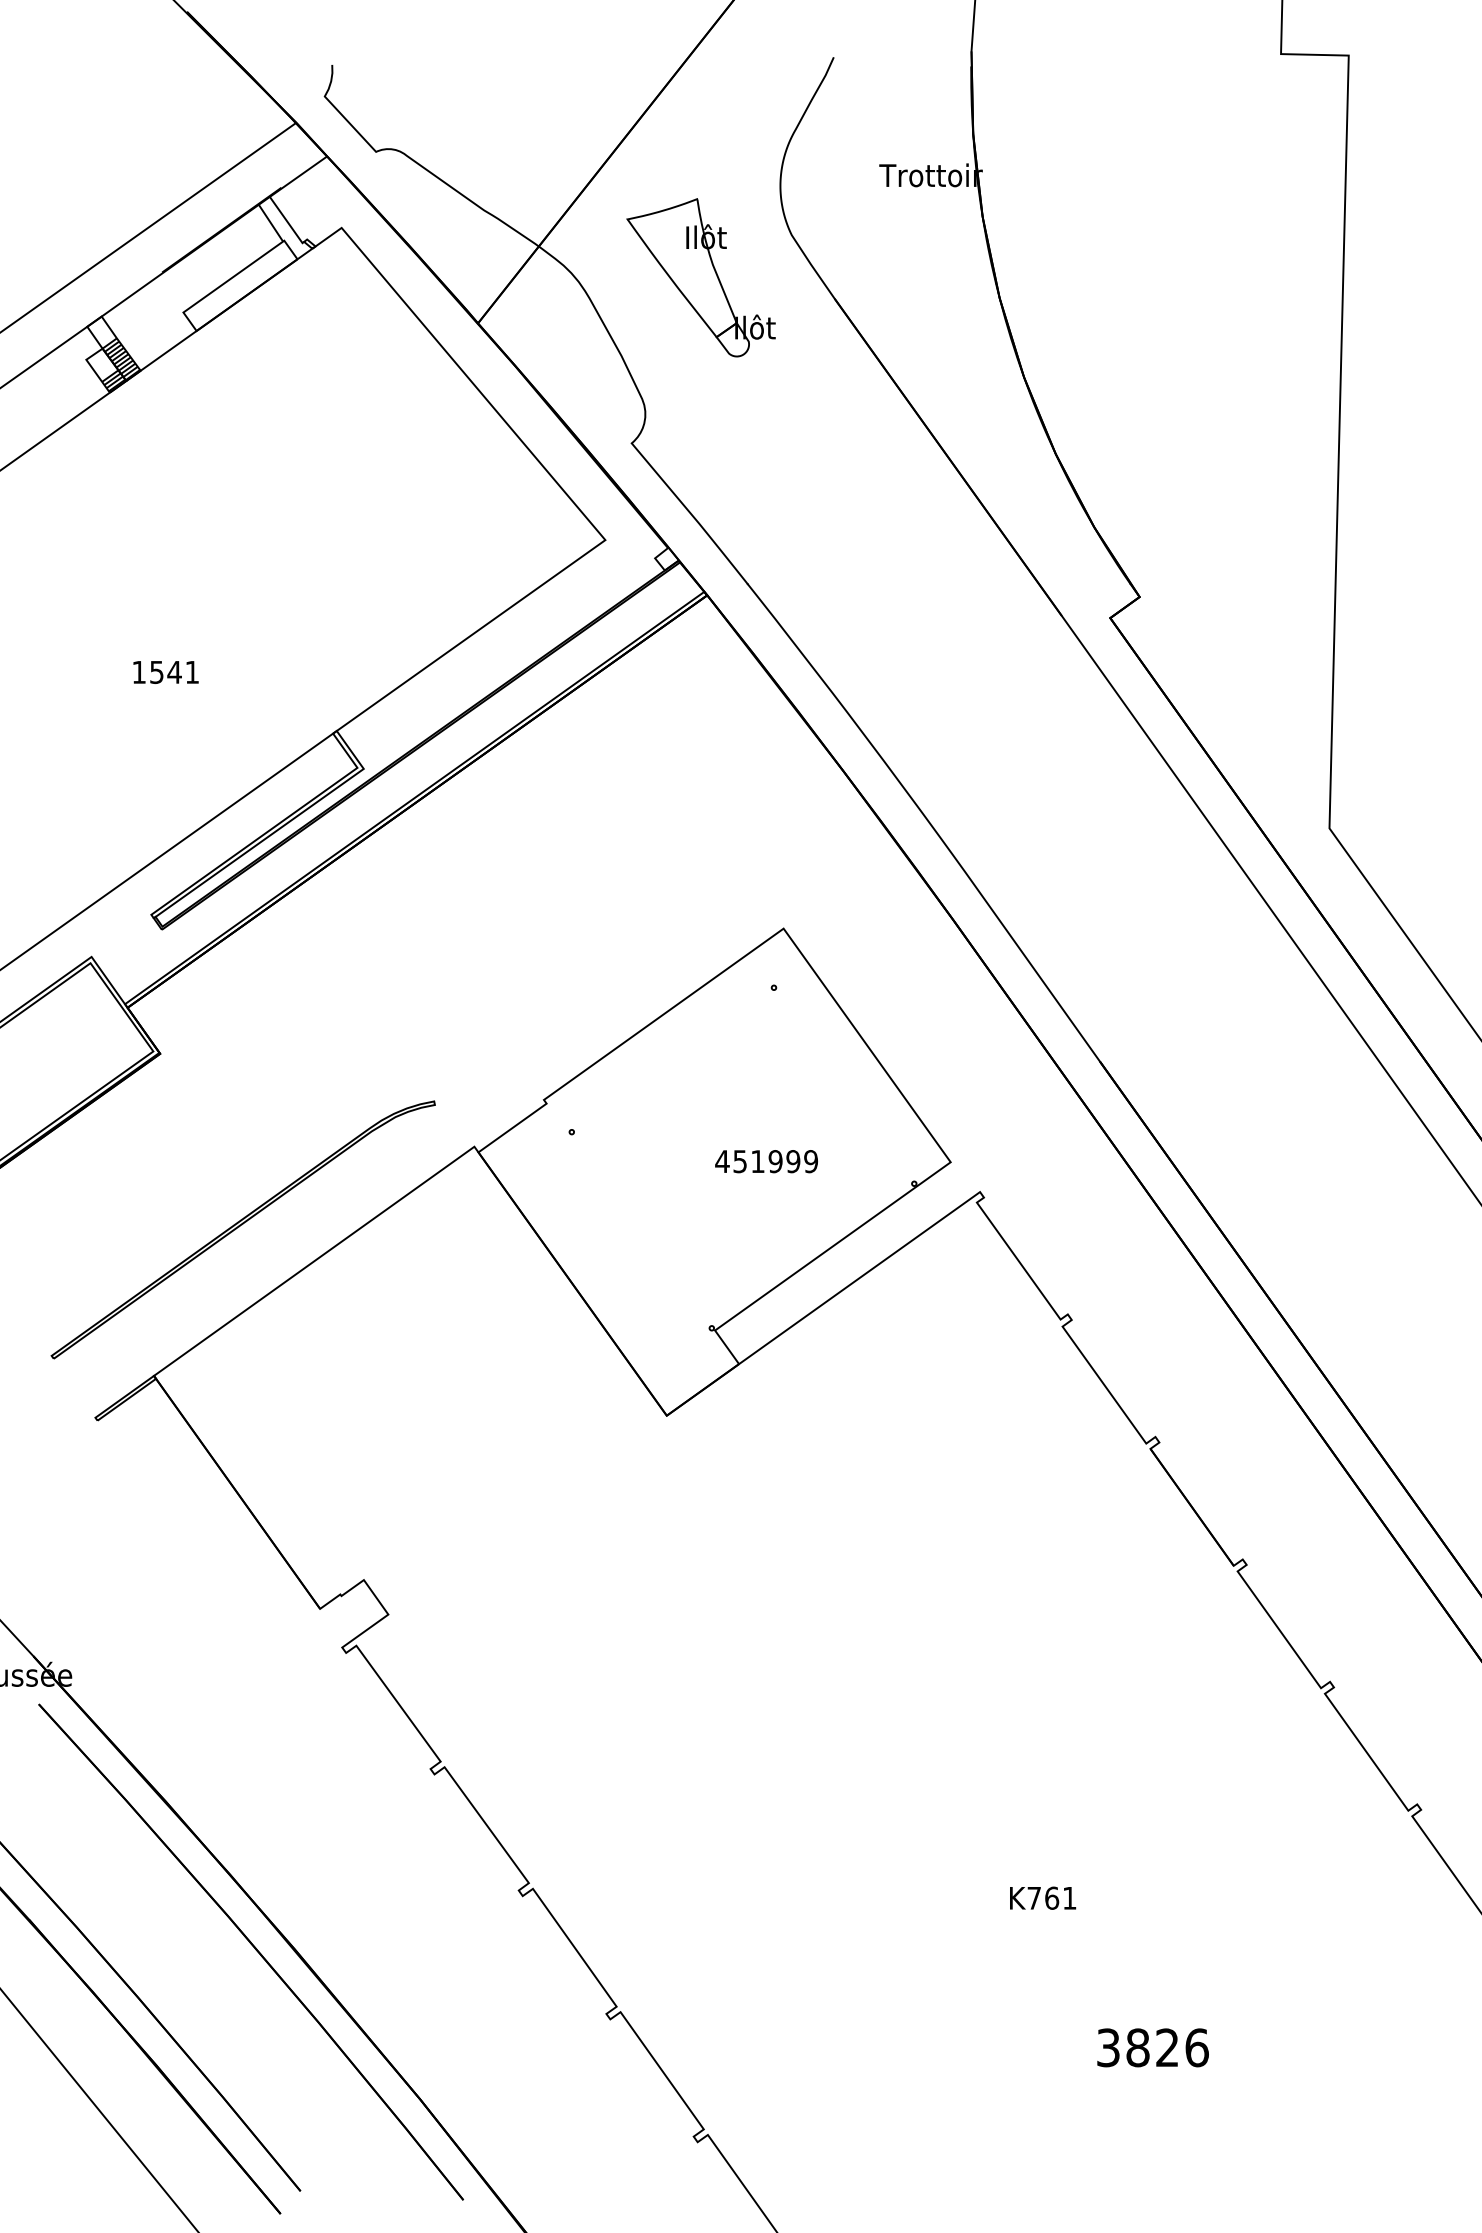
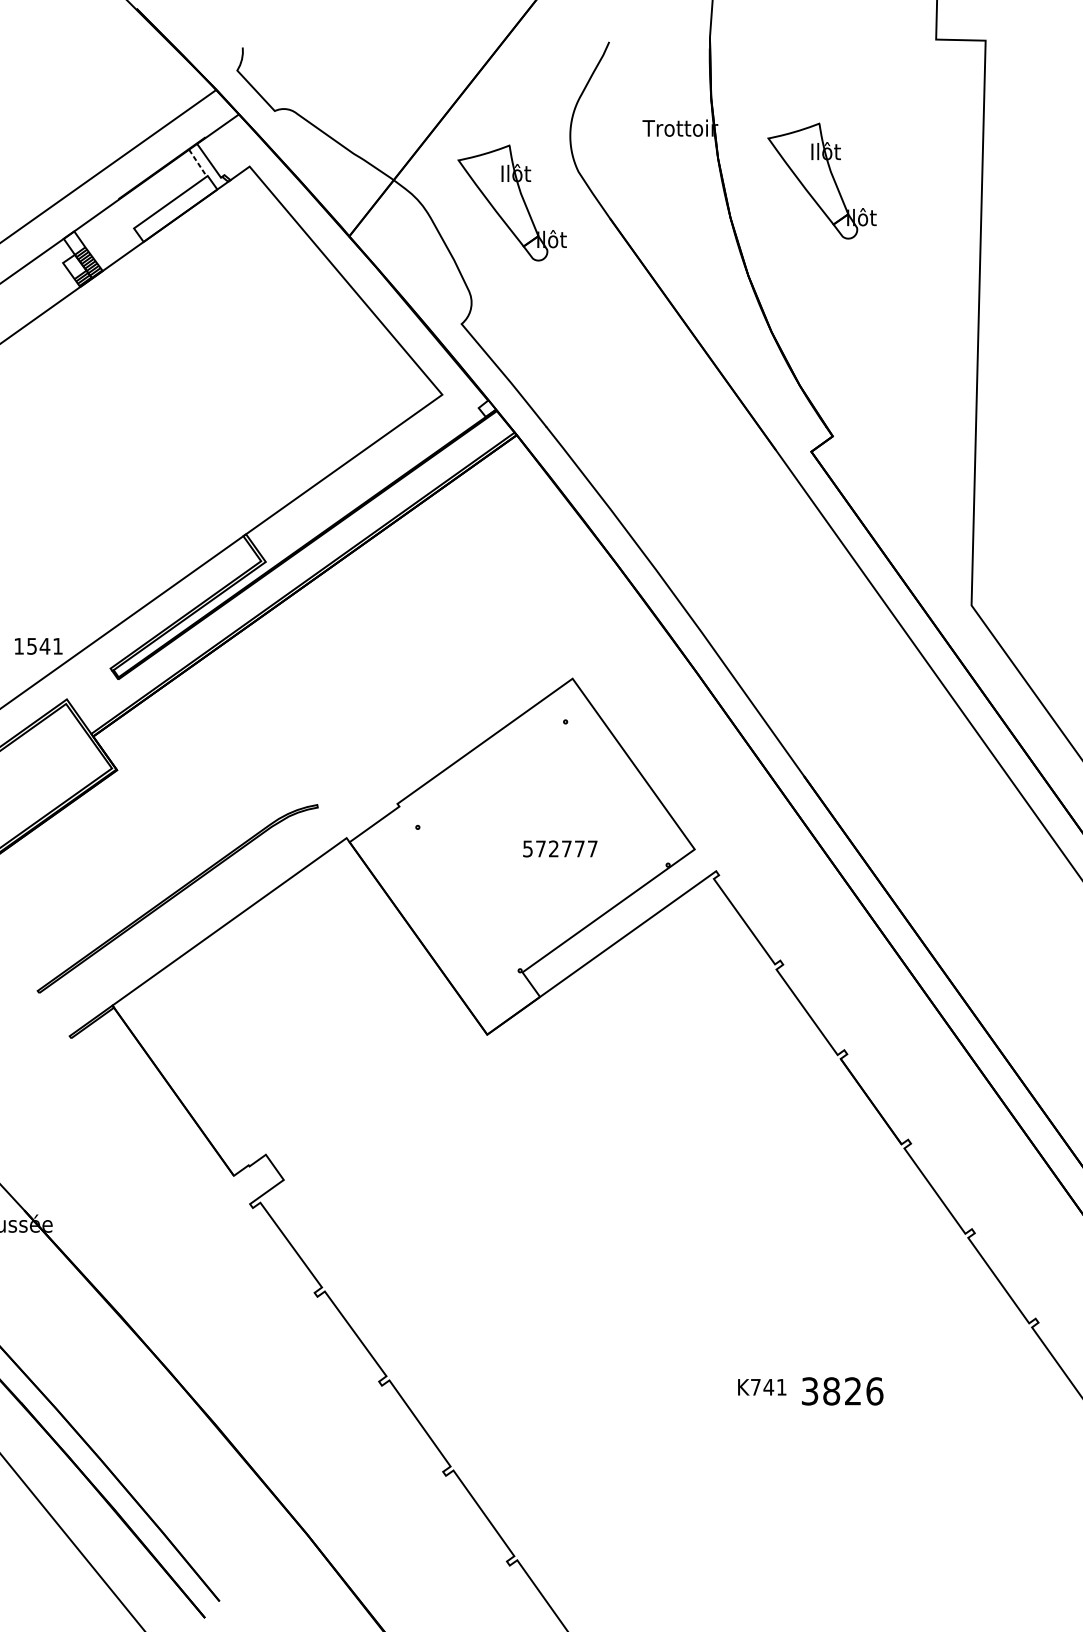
line: (271, 223) -> (198, 163), solid -> dashed
part: (1124, 247) -> (821, 180), added
text: (165, 672) -> (38, 646), moved
text: (766, 1161) -> (560, 848), 451999 -> 572777
text: (1051, 1897) -> (768, 1386), K761 -> K741
part: (250, 1951) -> (183, 1426), removed
text: (1152, 2047) -> (842, 1391), moved

